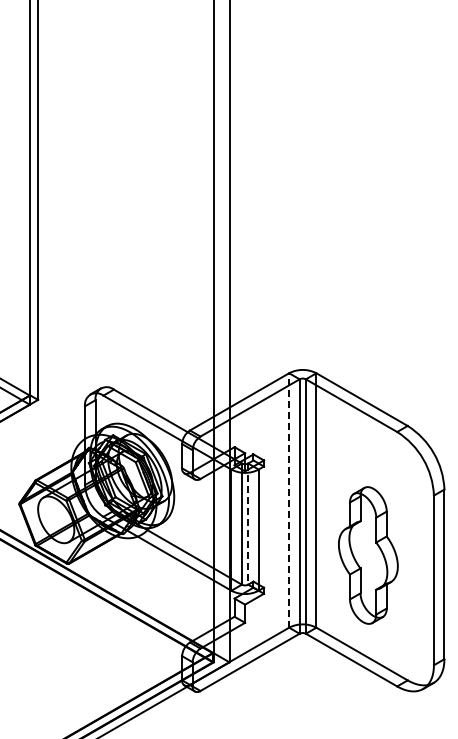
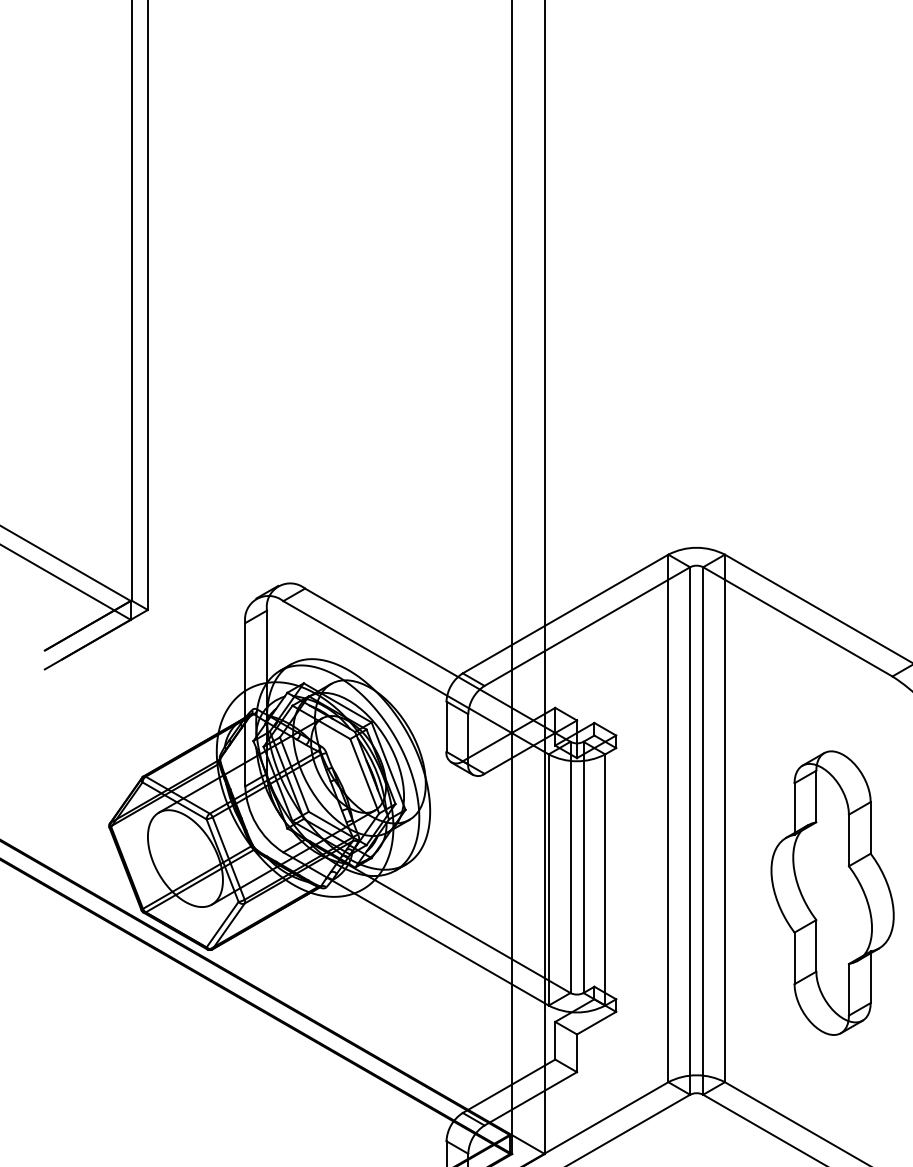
line: (289, 499) -> (669, 816), dashed -> solid
line: (248, 524) -> (584, 868), dashed -> solid
part: (368, 555) -> (832, 893), moved

